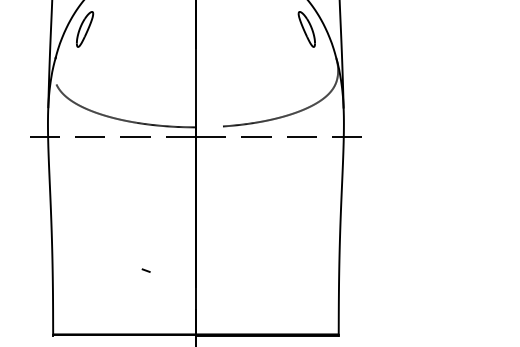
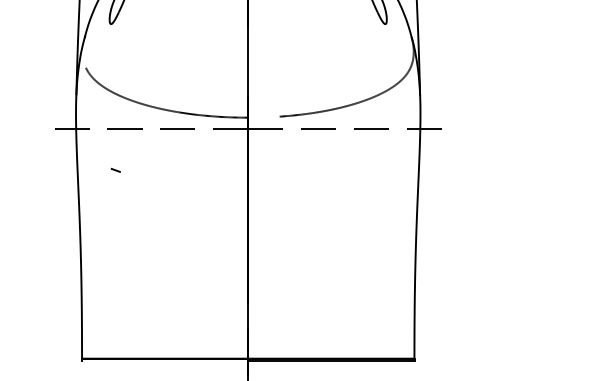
line: (145, 270) -> (115, 170), moved

